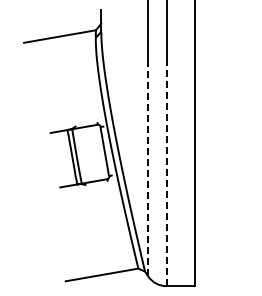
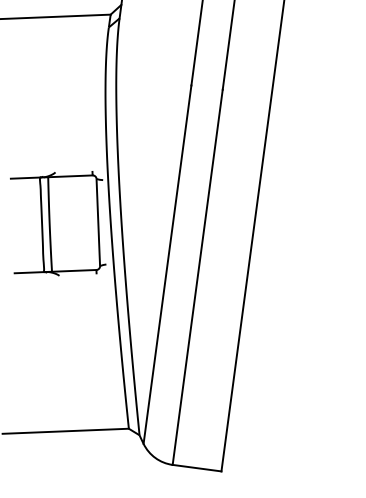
line: (148, 170) -> (168, 264), dashed -> solid
line: (166, 175) -> (197, 277), dashed -> solid

